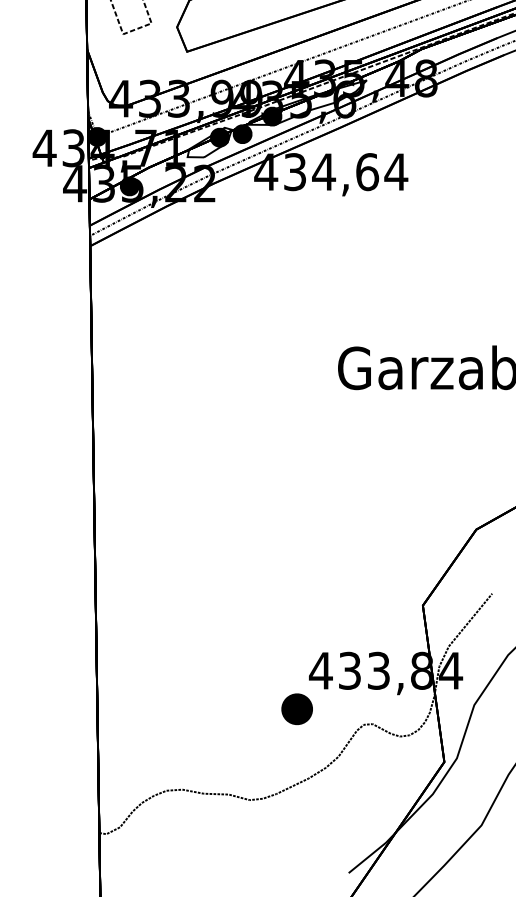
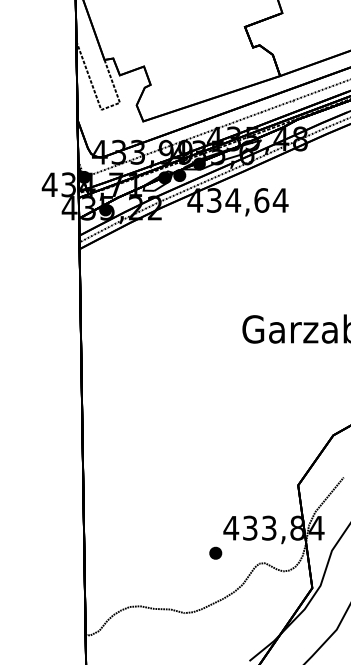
part: (297, 707) -> (215, 552), size x0.62

